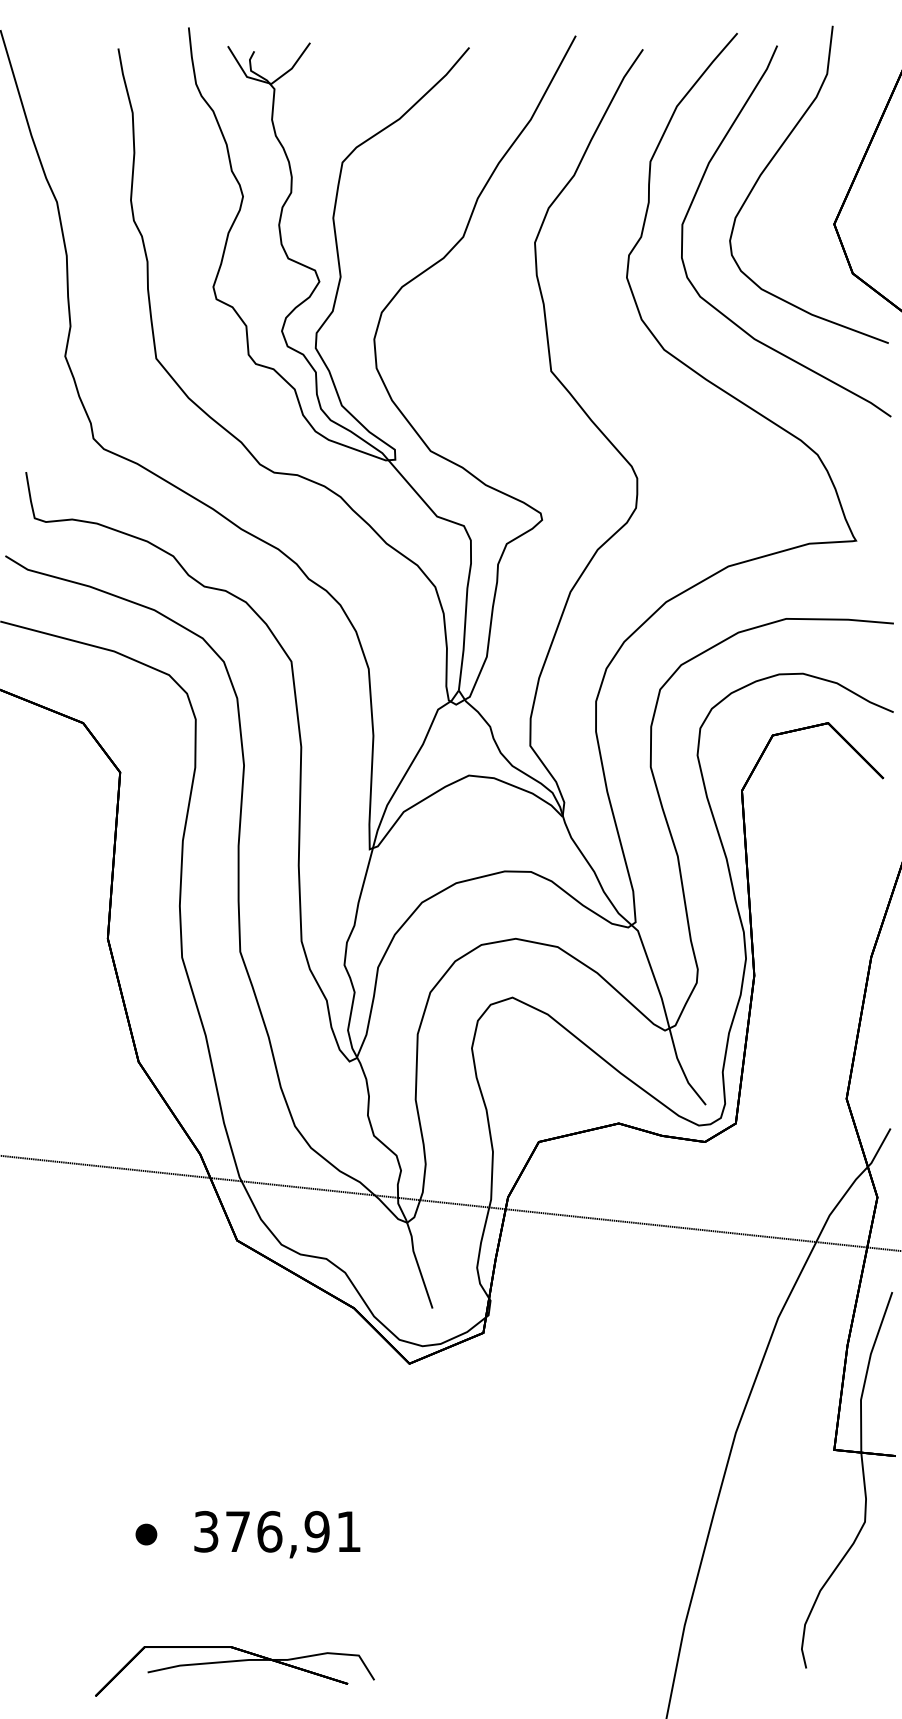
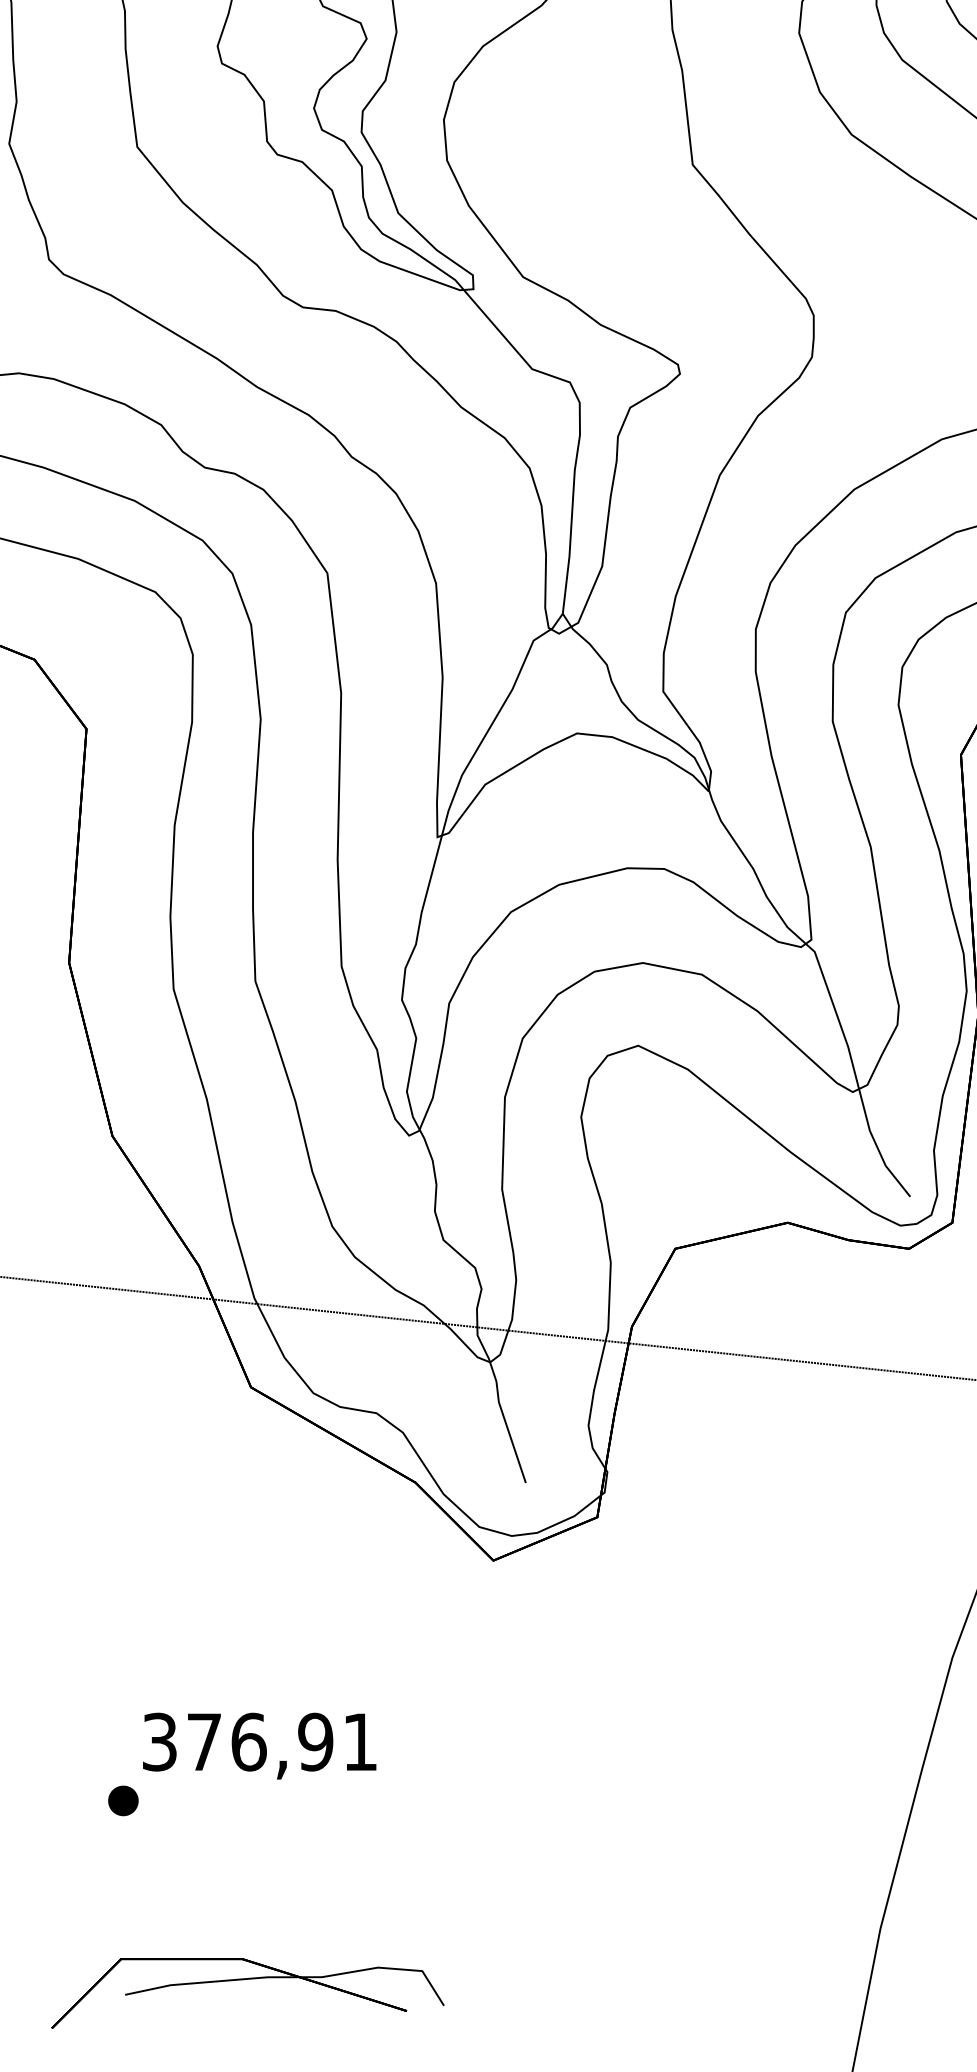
text: (277, 1534) -> (259, 1745), moved

